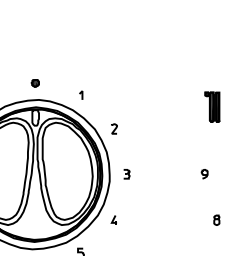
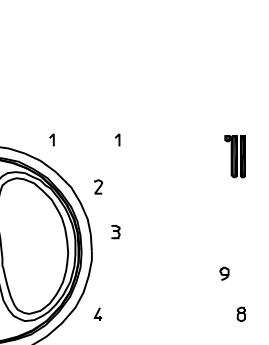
line: (128, 94) -> (118, 138), added
part: (126, 174) -> (115, 232), moved
curve: (204, 174) -> (224, 274), moved

